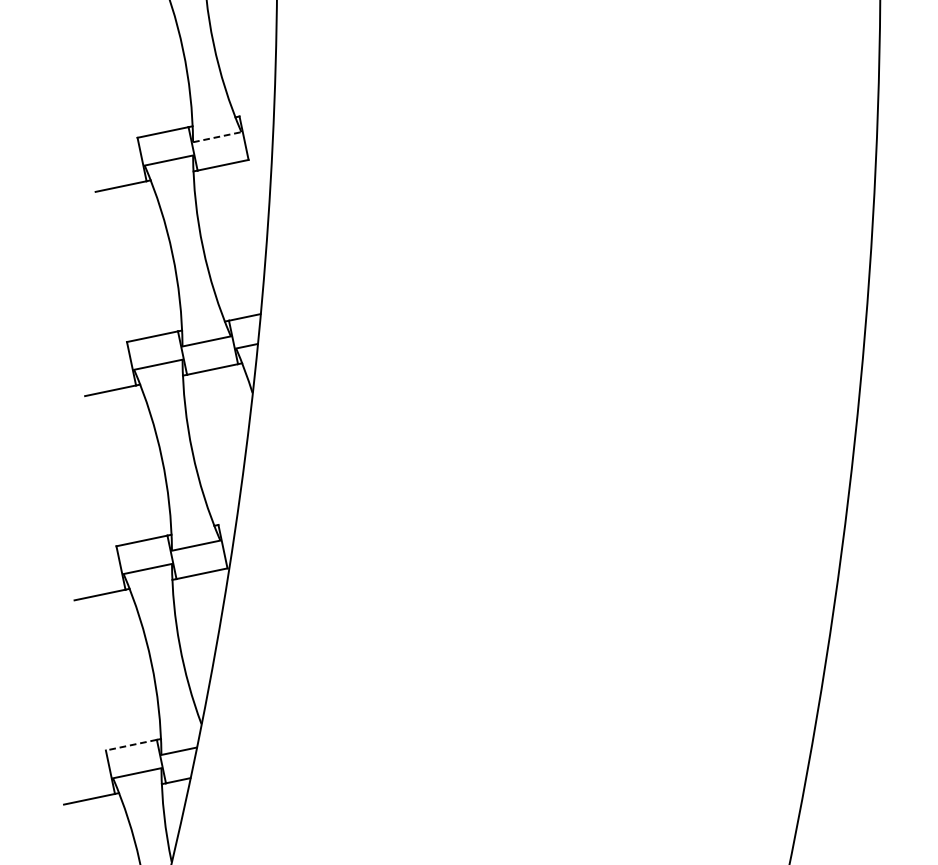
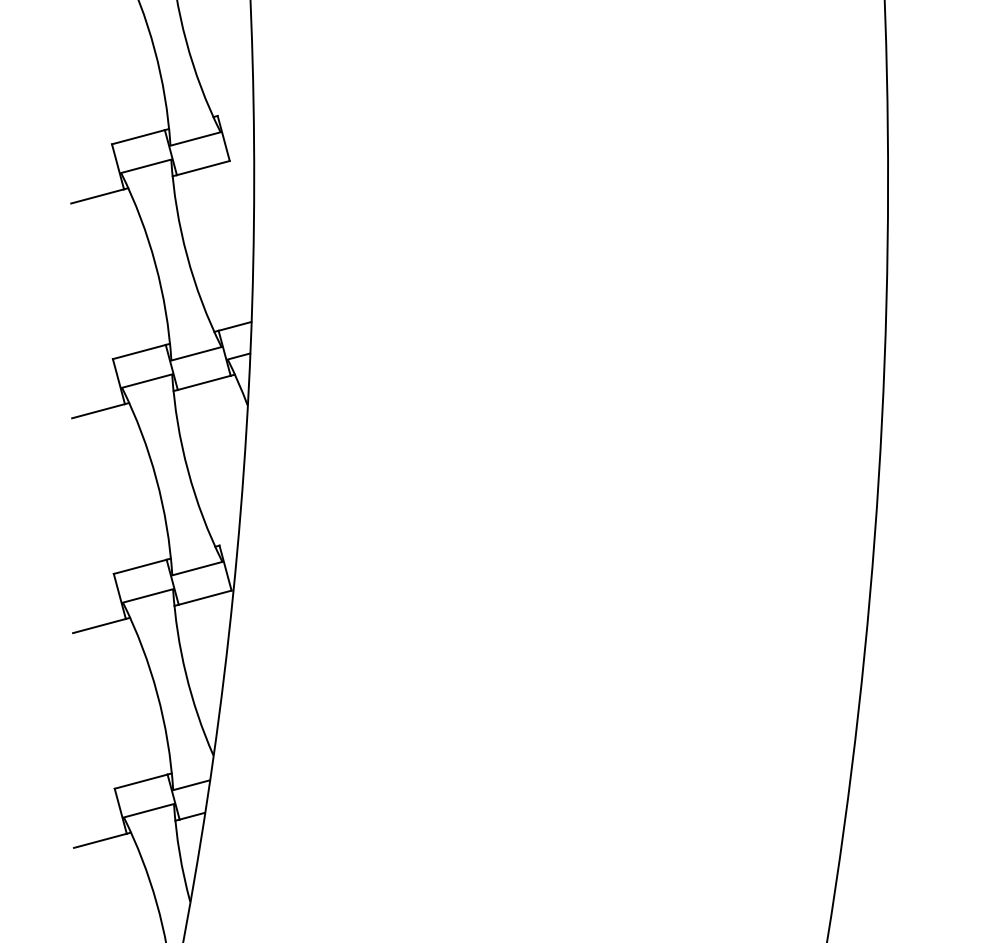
line: (217, 137) -> (195, 139), dashed -> solid
line: (130, 744) -> (140, 781), dashed -> solid

